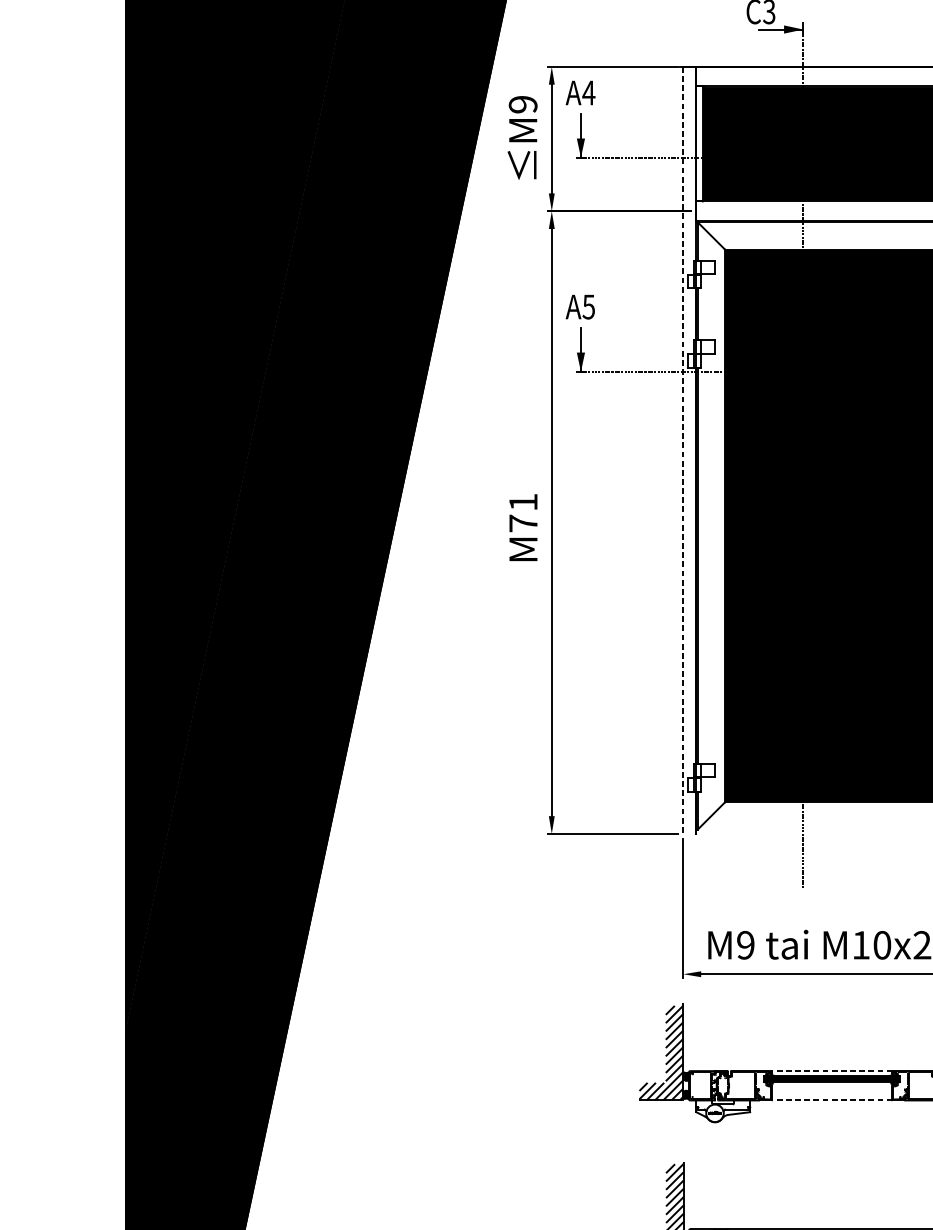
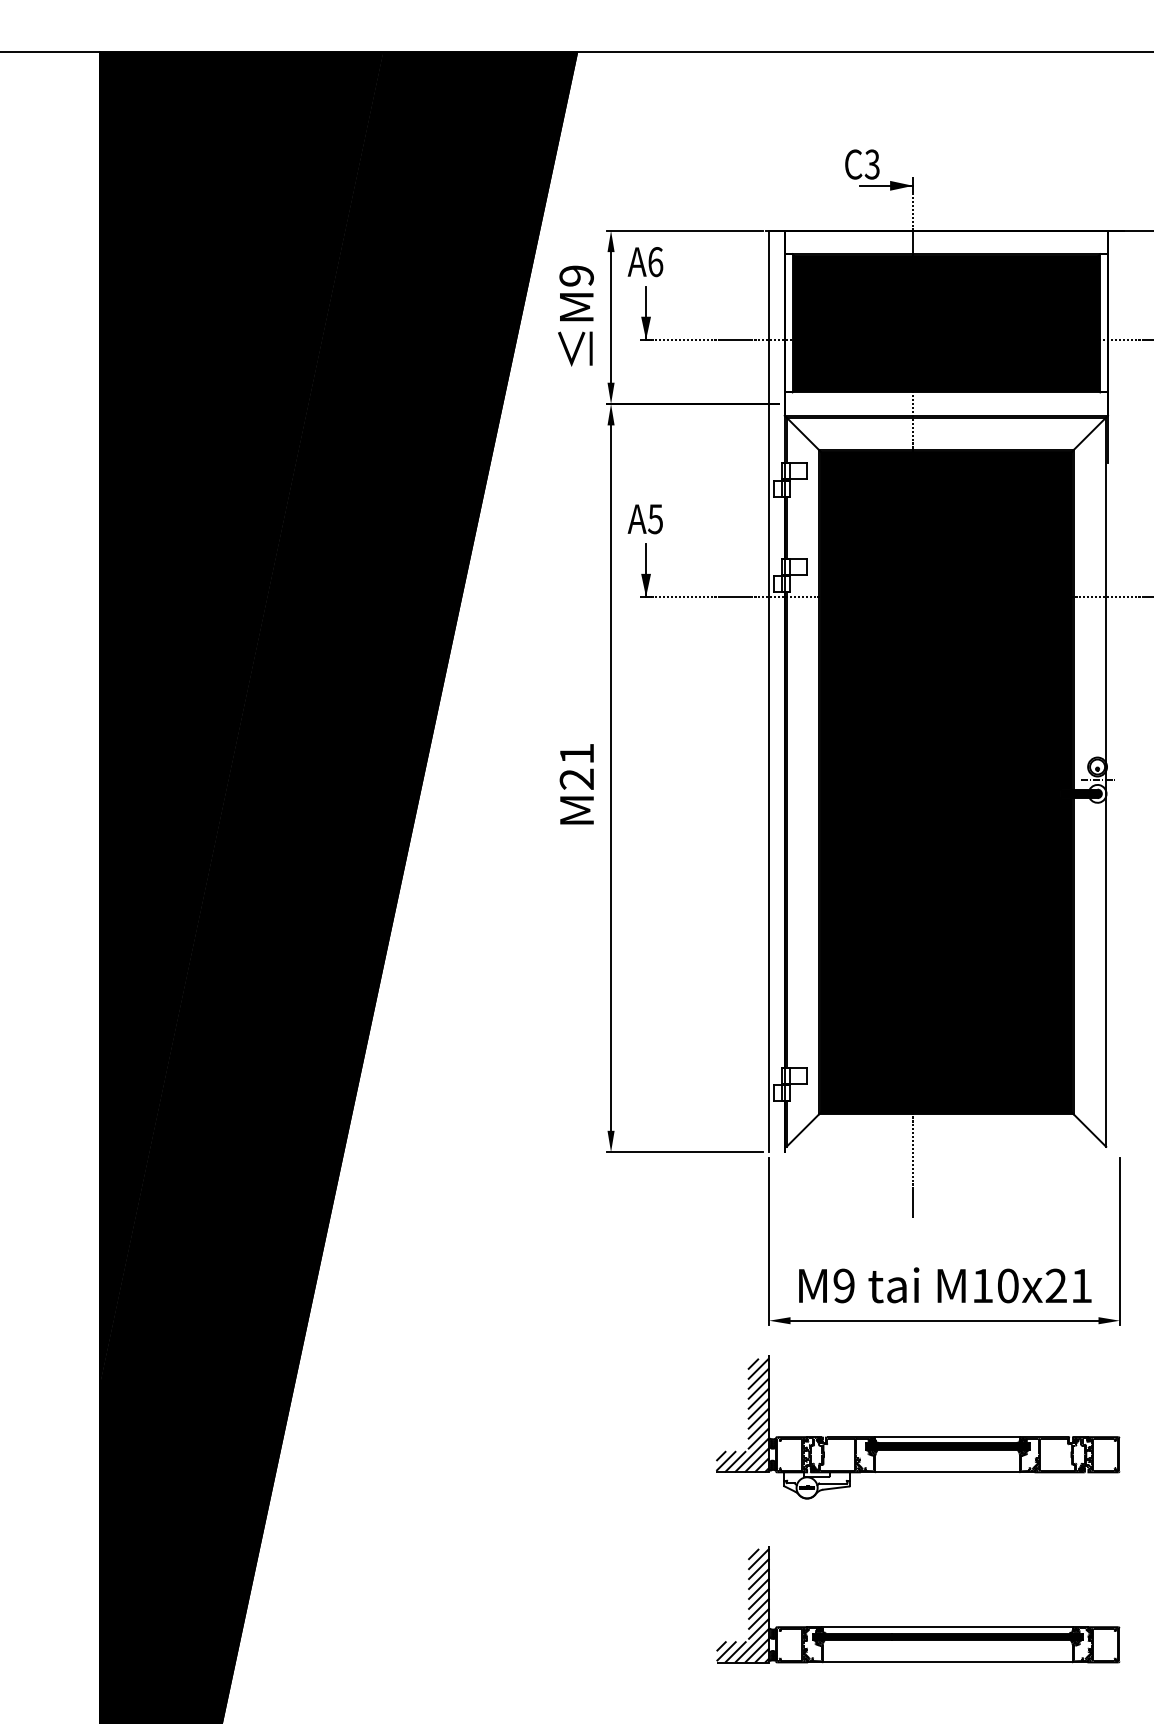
text: (588, 93) -> (655, 262), A4 -> A6
line: (683, 450) -> (769, 691), dashed -> solid
text: (523, 522) -> (576, 778), M71 -> M21
line: (831, 1071) -> (947, 1437), dashed -> solid
line: (831, 1100) -> (947, 1472), dashed -> solid

